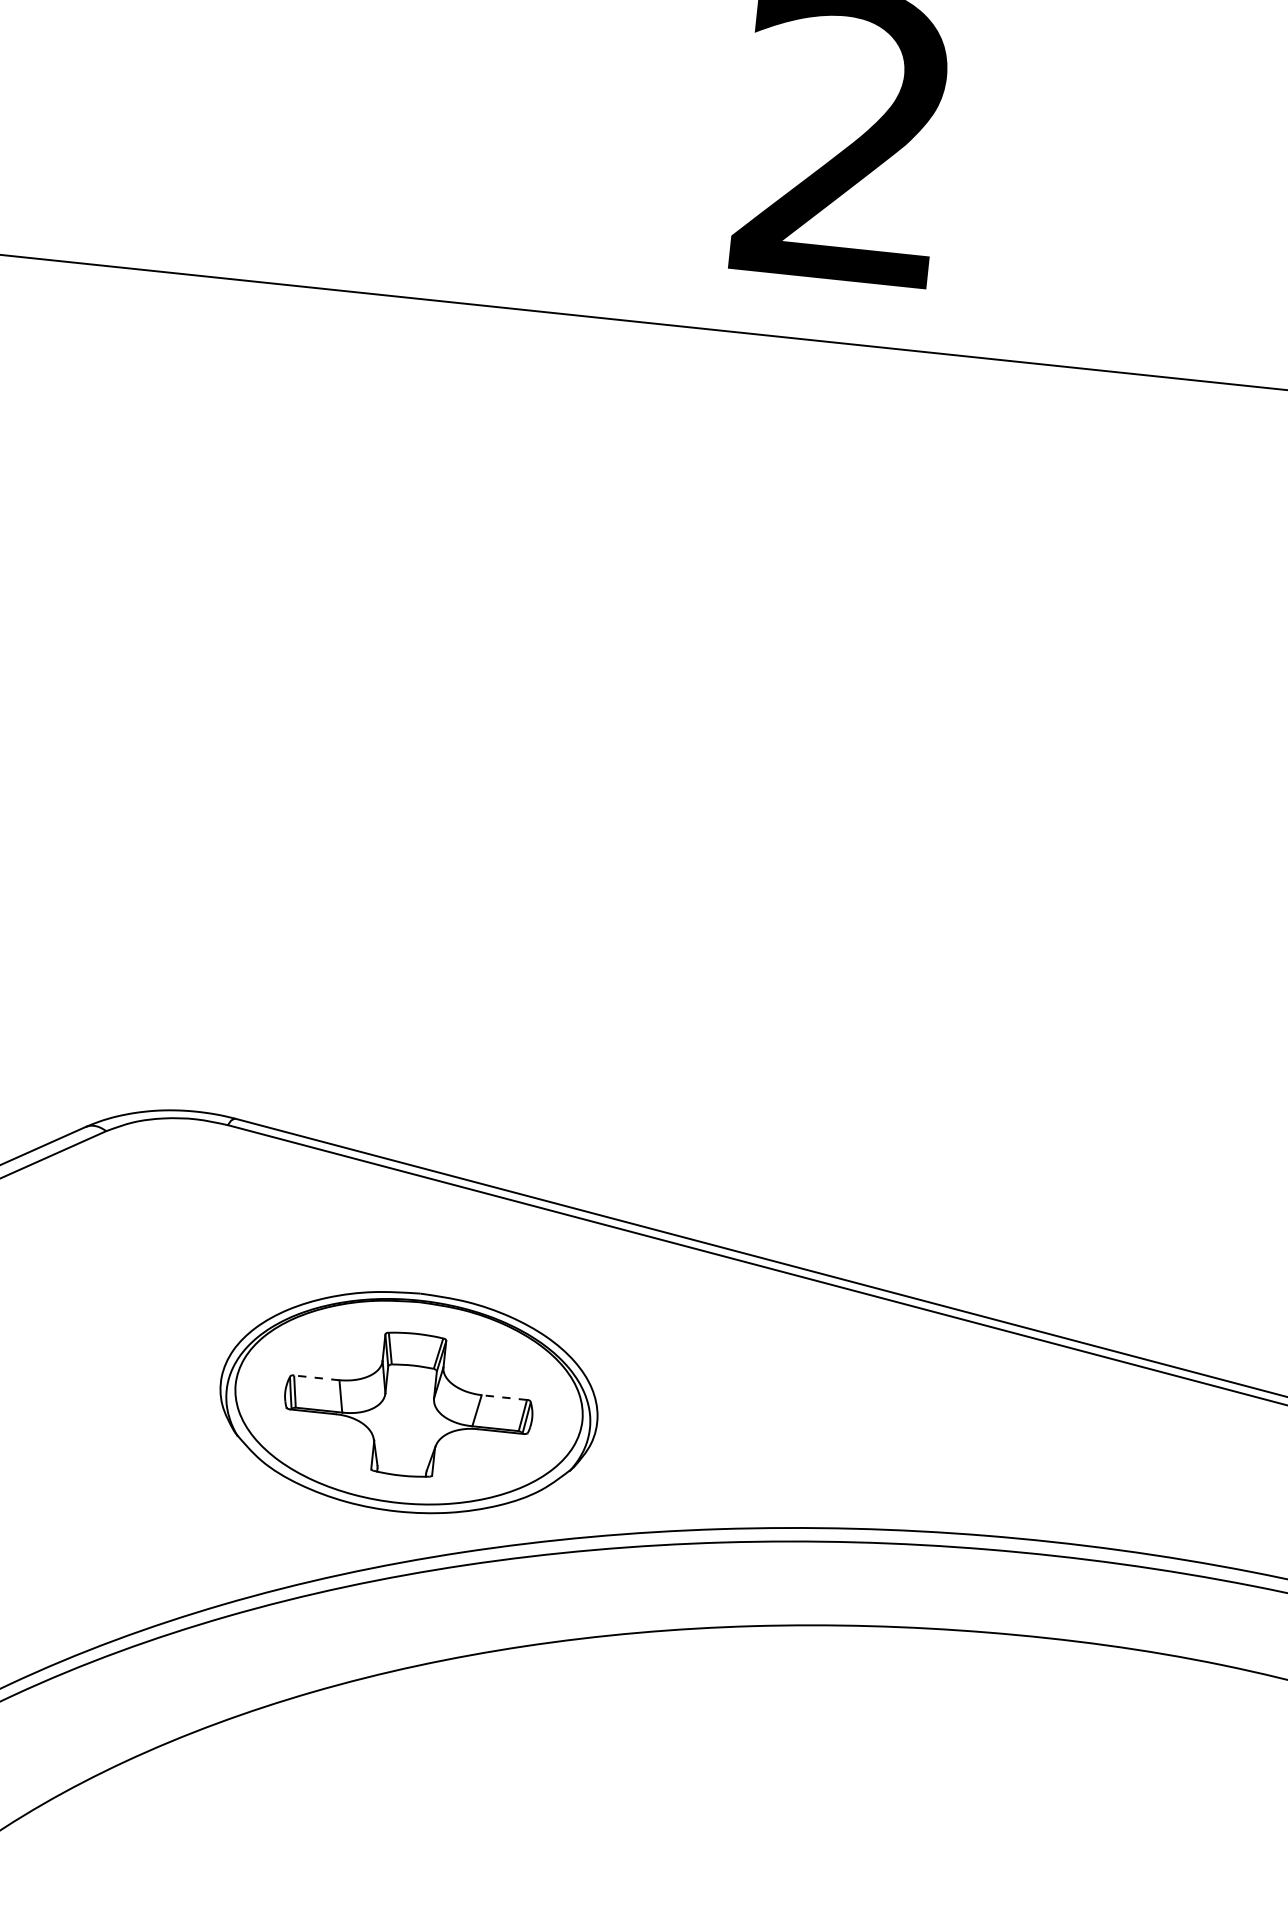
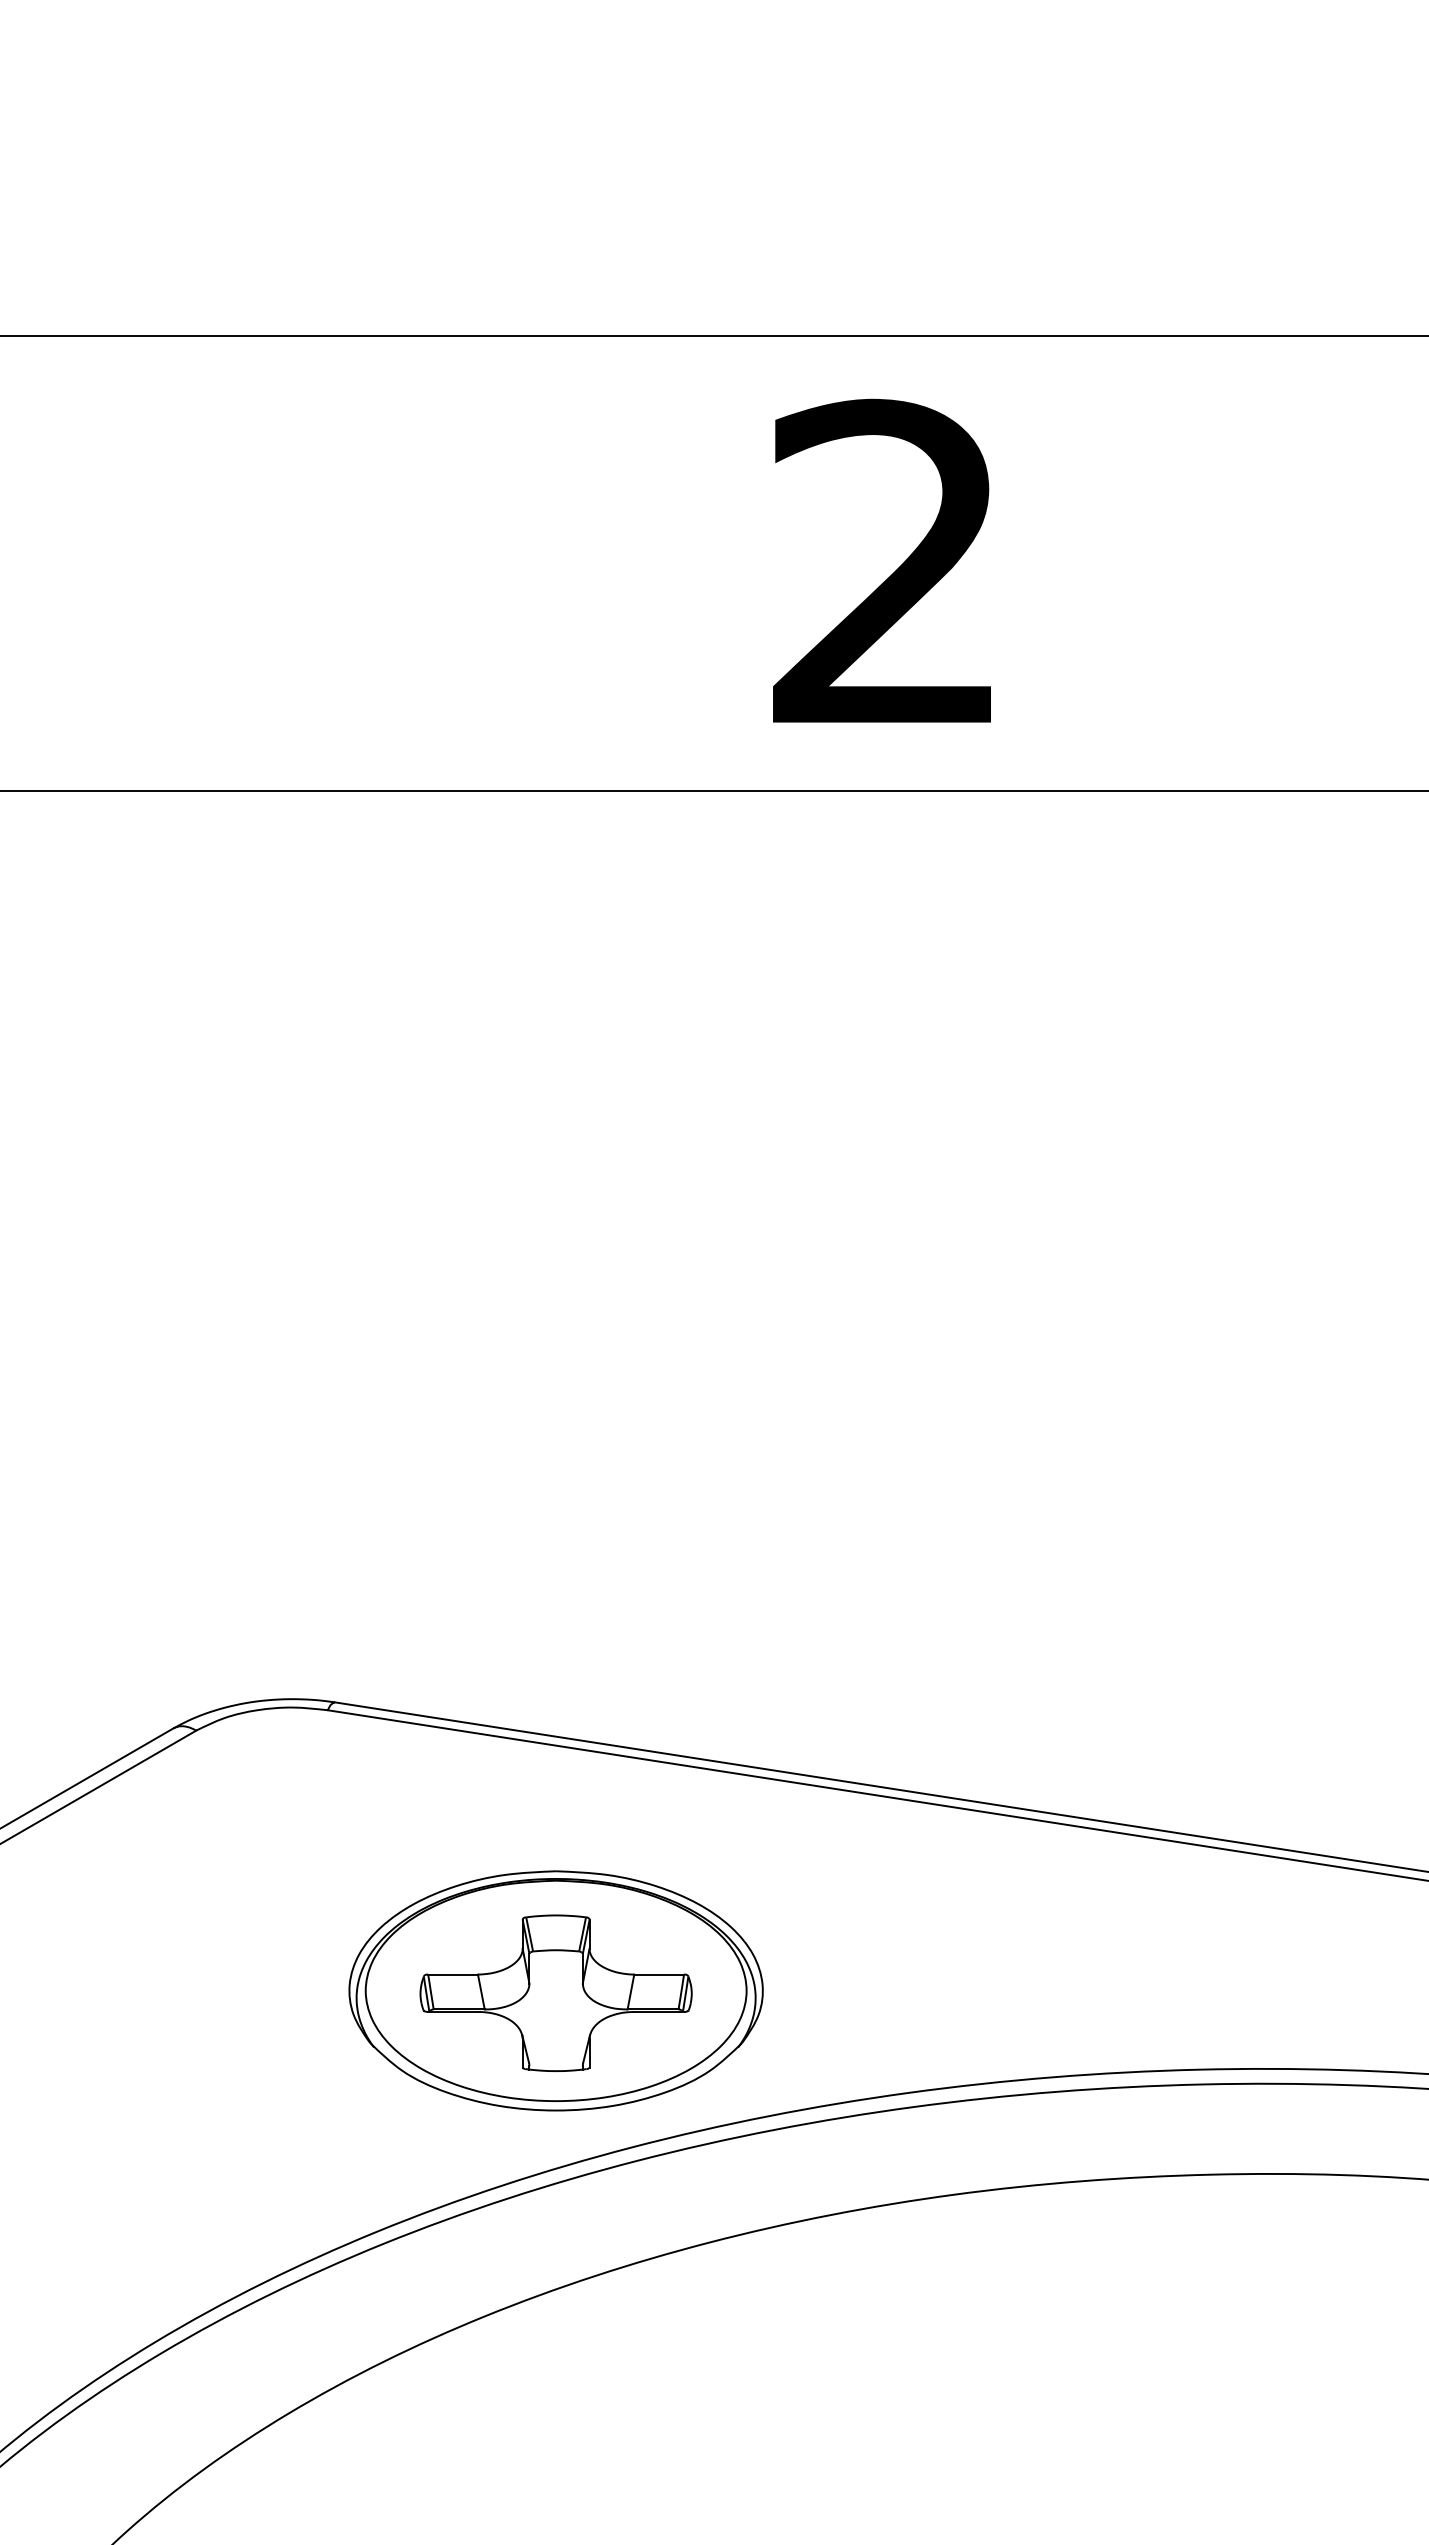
line: (317, 1377) -> (453, 1974), dashed -> solid
line: (504, 1397) -> (659, 1974), dashed -> solid

